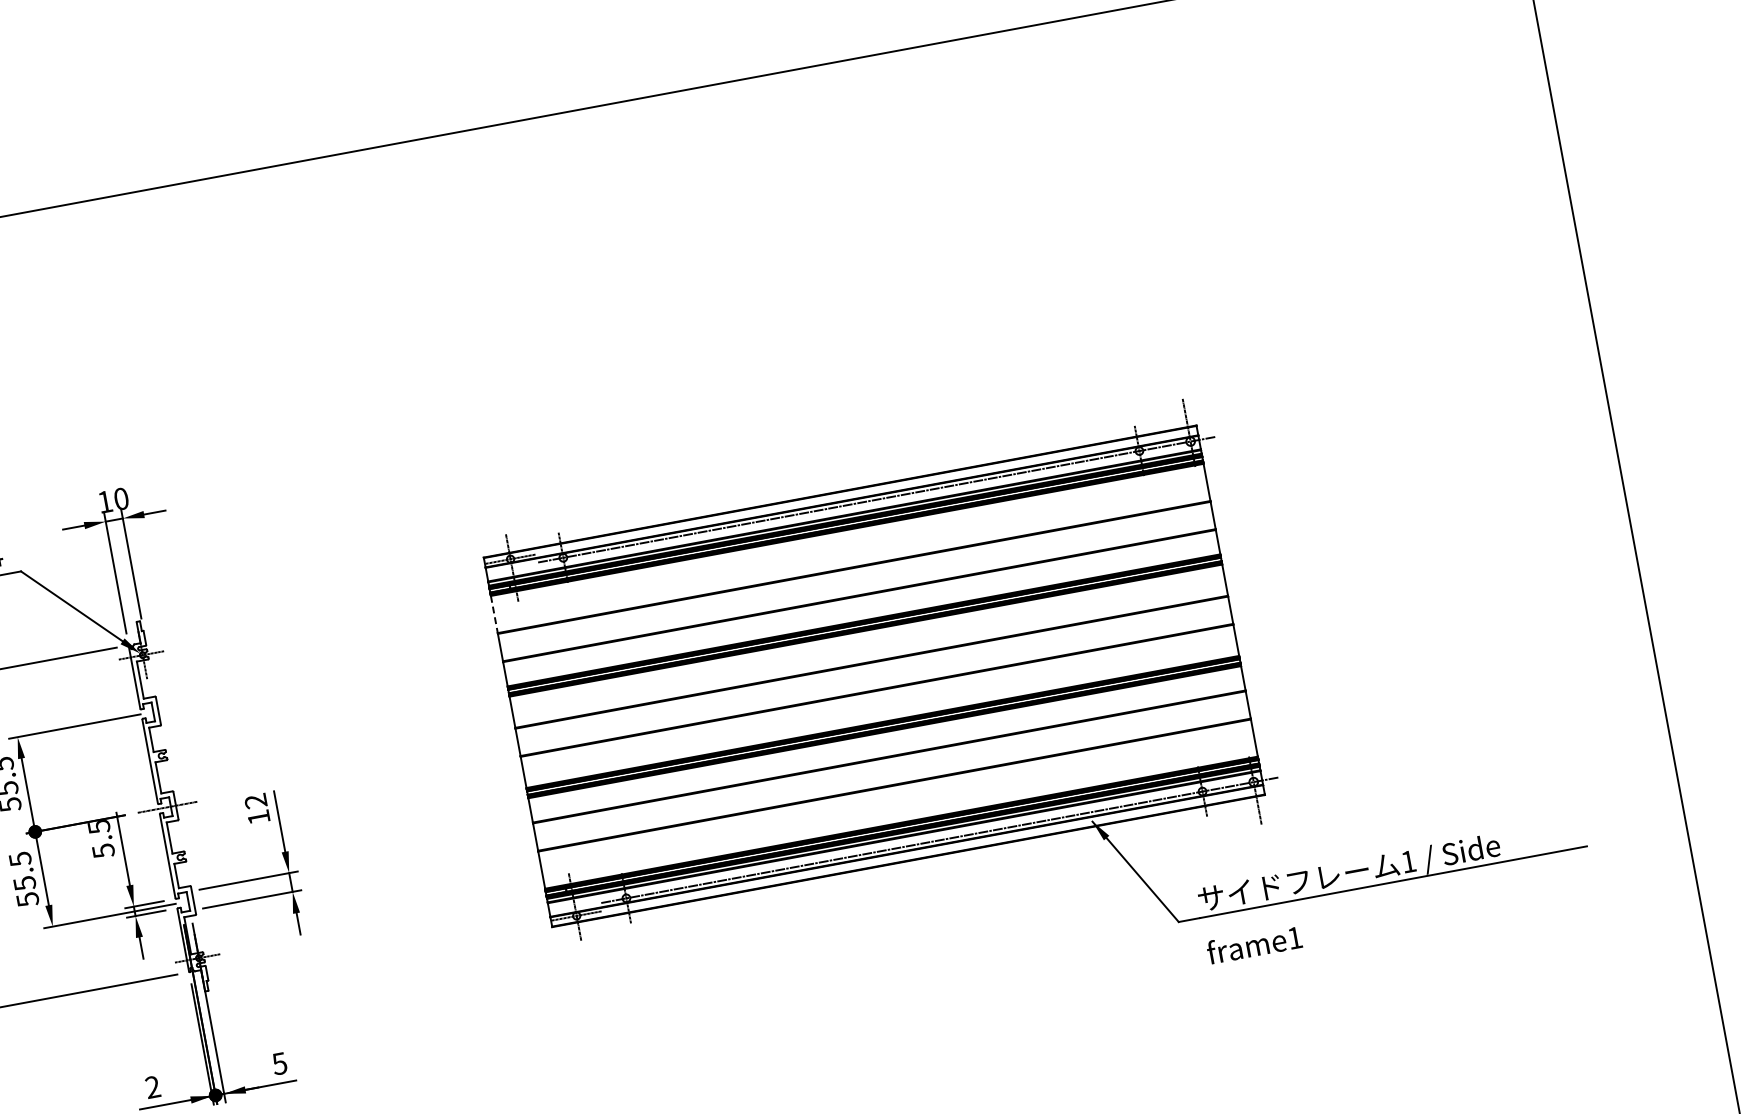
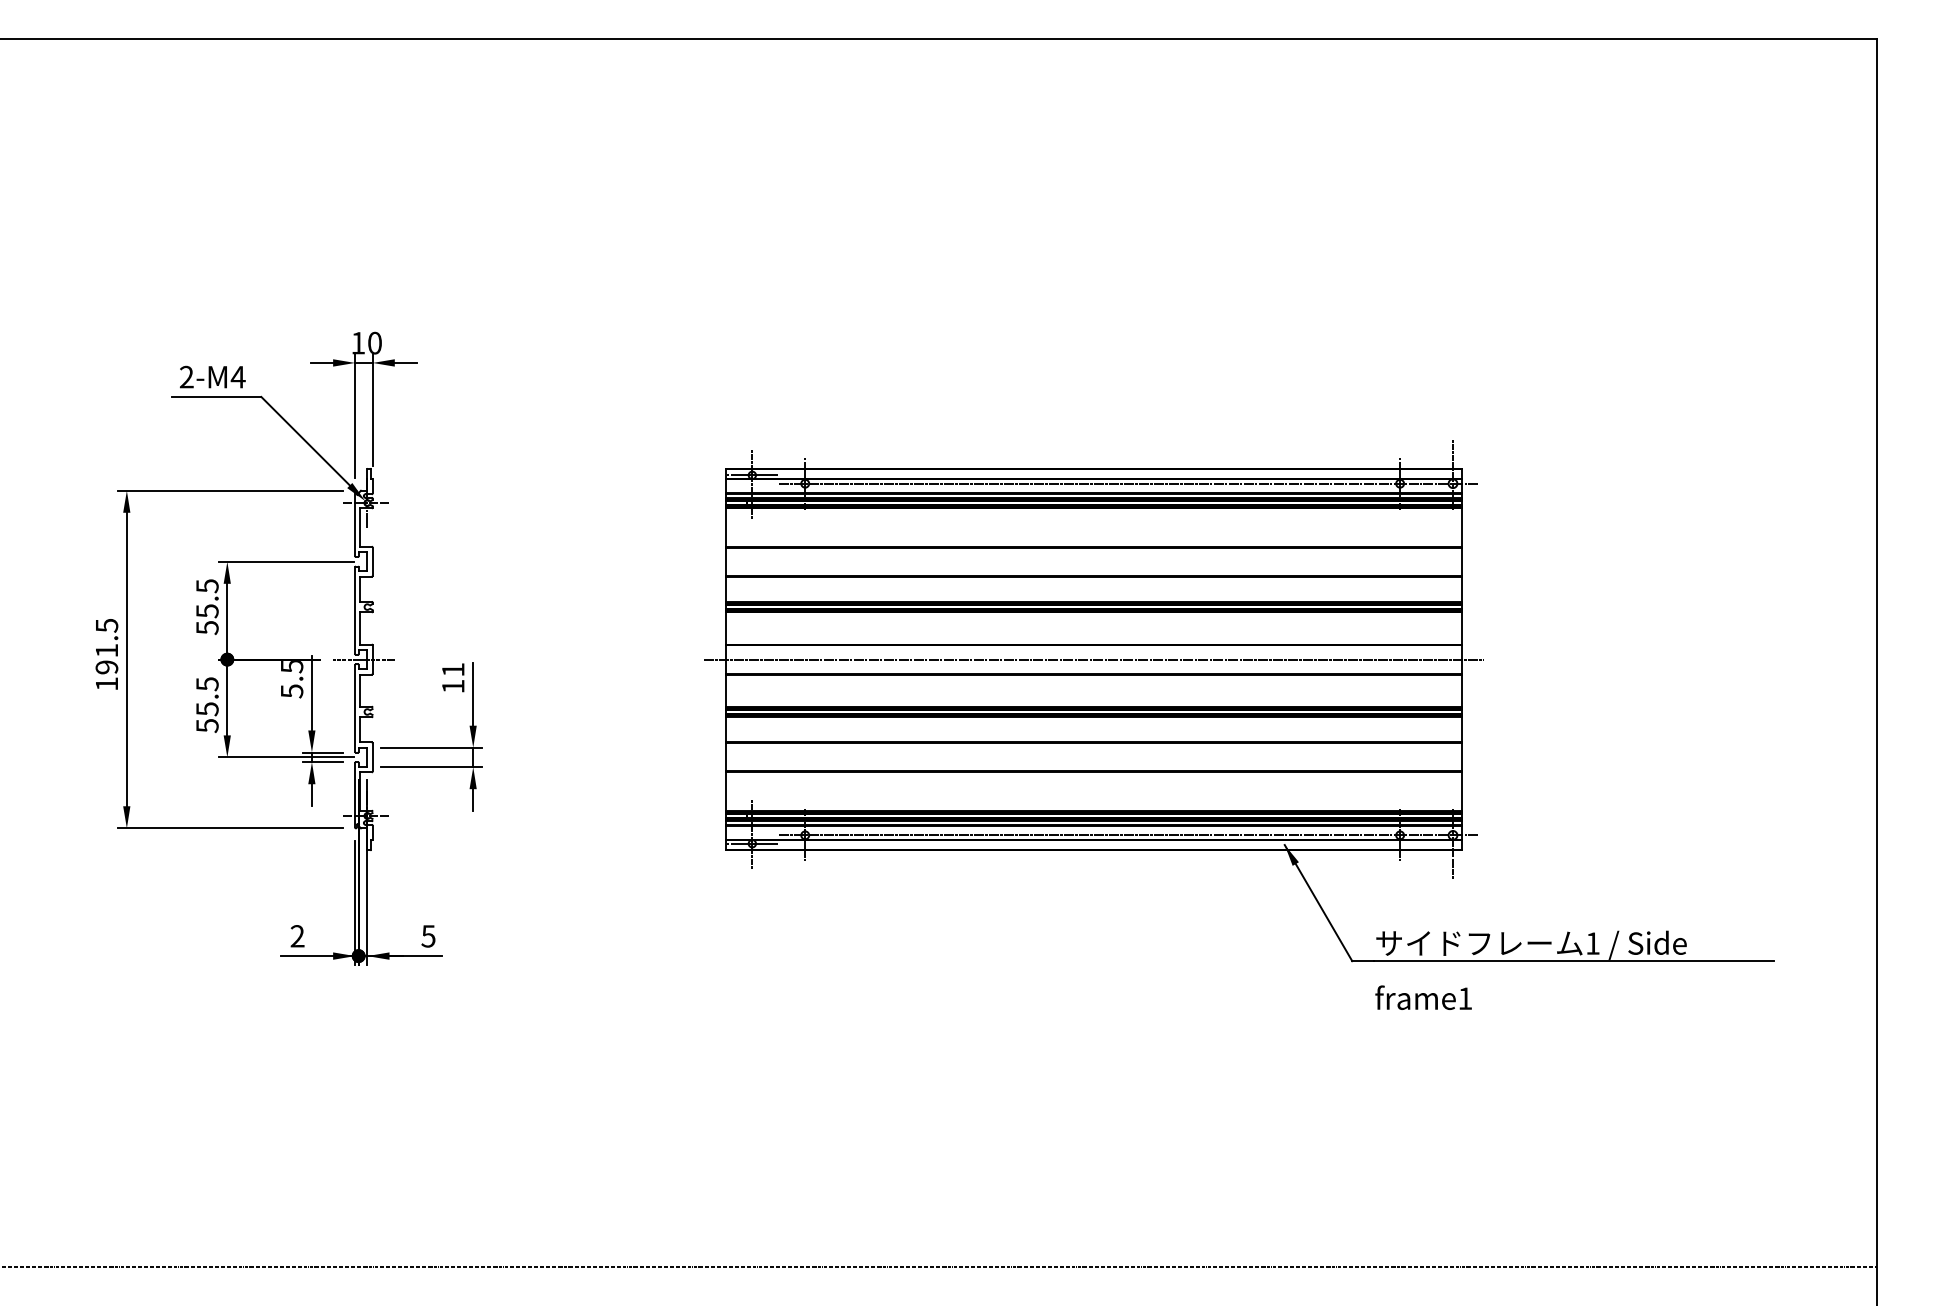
line: (494, 615) -> (725, 528), dashed -> solid
line: (874, 676) -> (1093, 659), added
text: (256, 800) -> (453, 669), 12 -> 11

